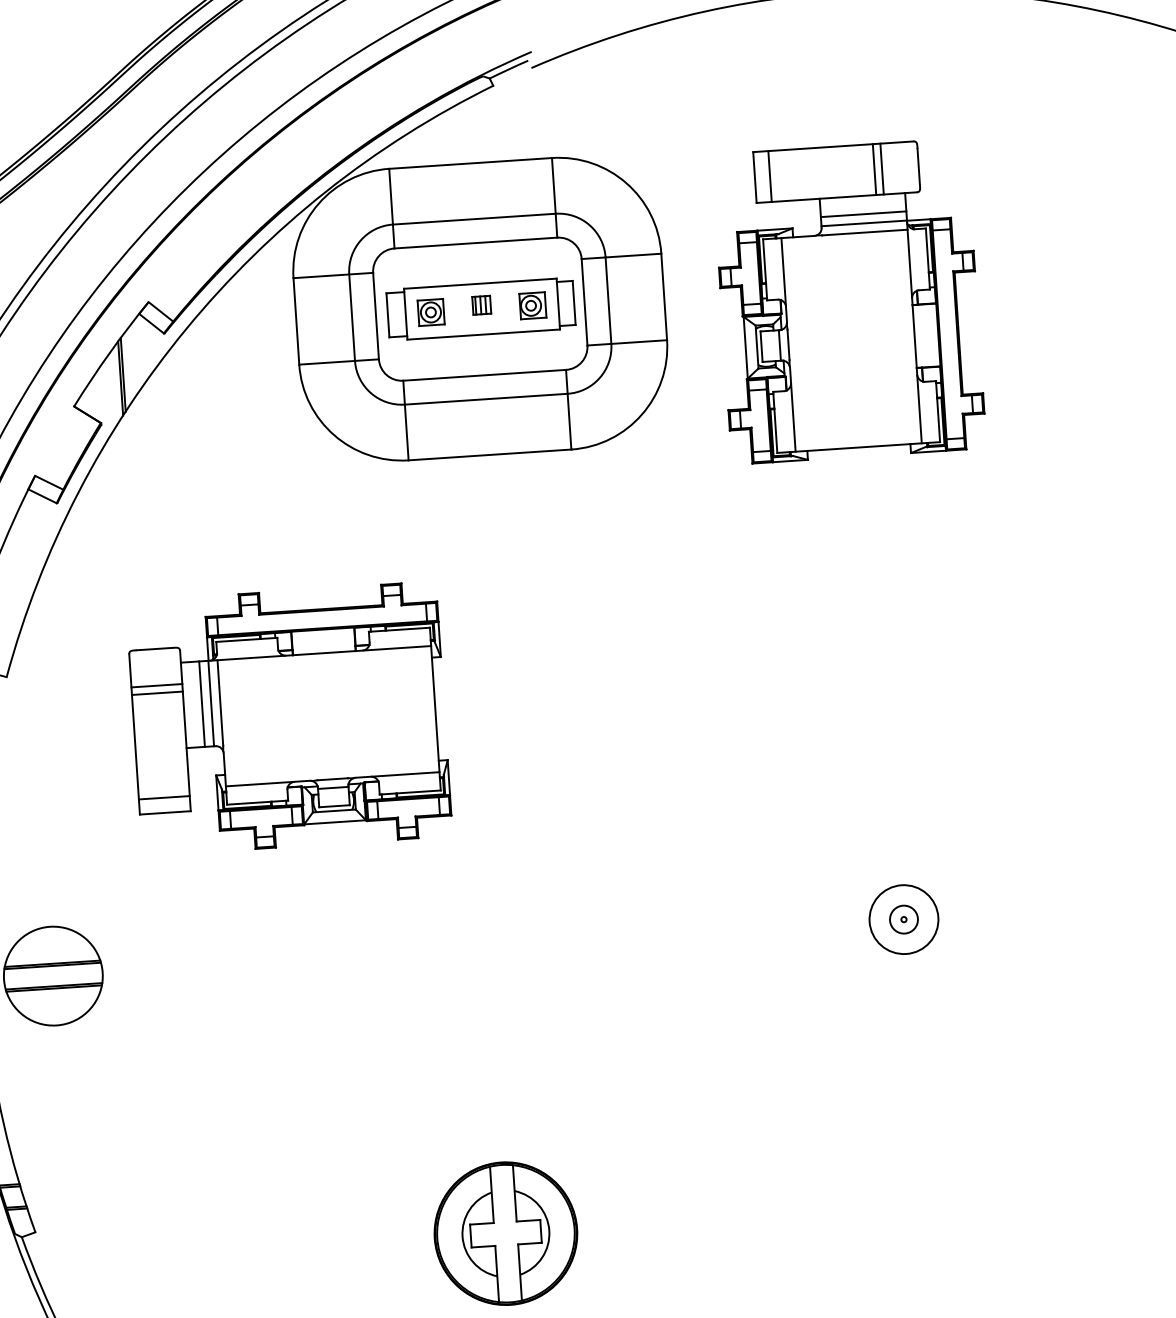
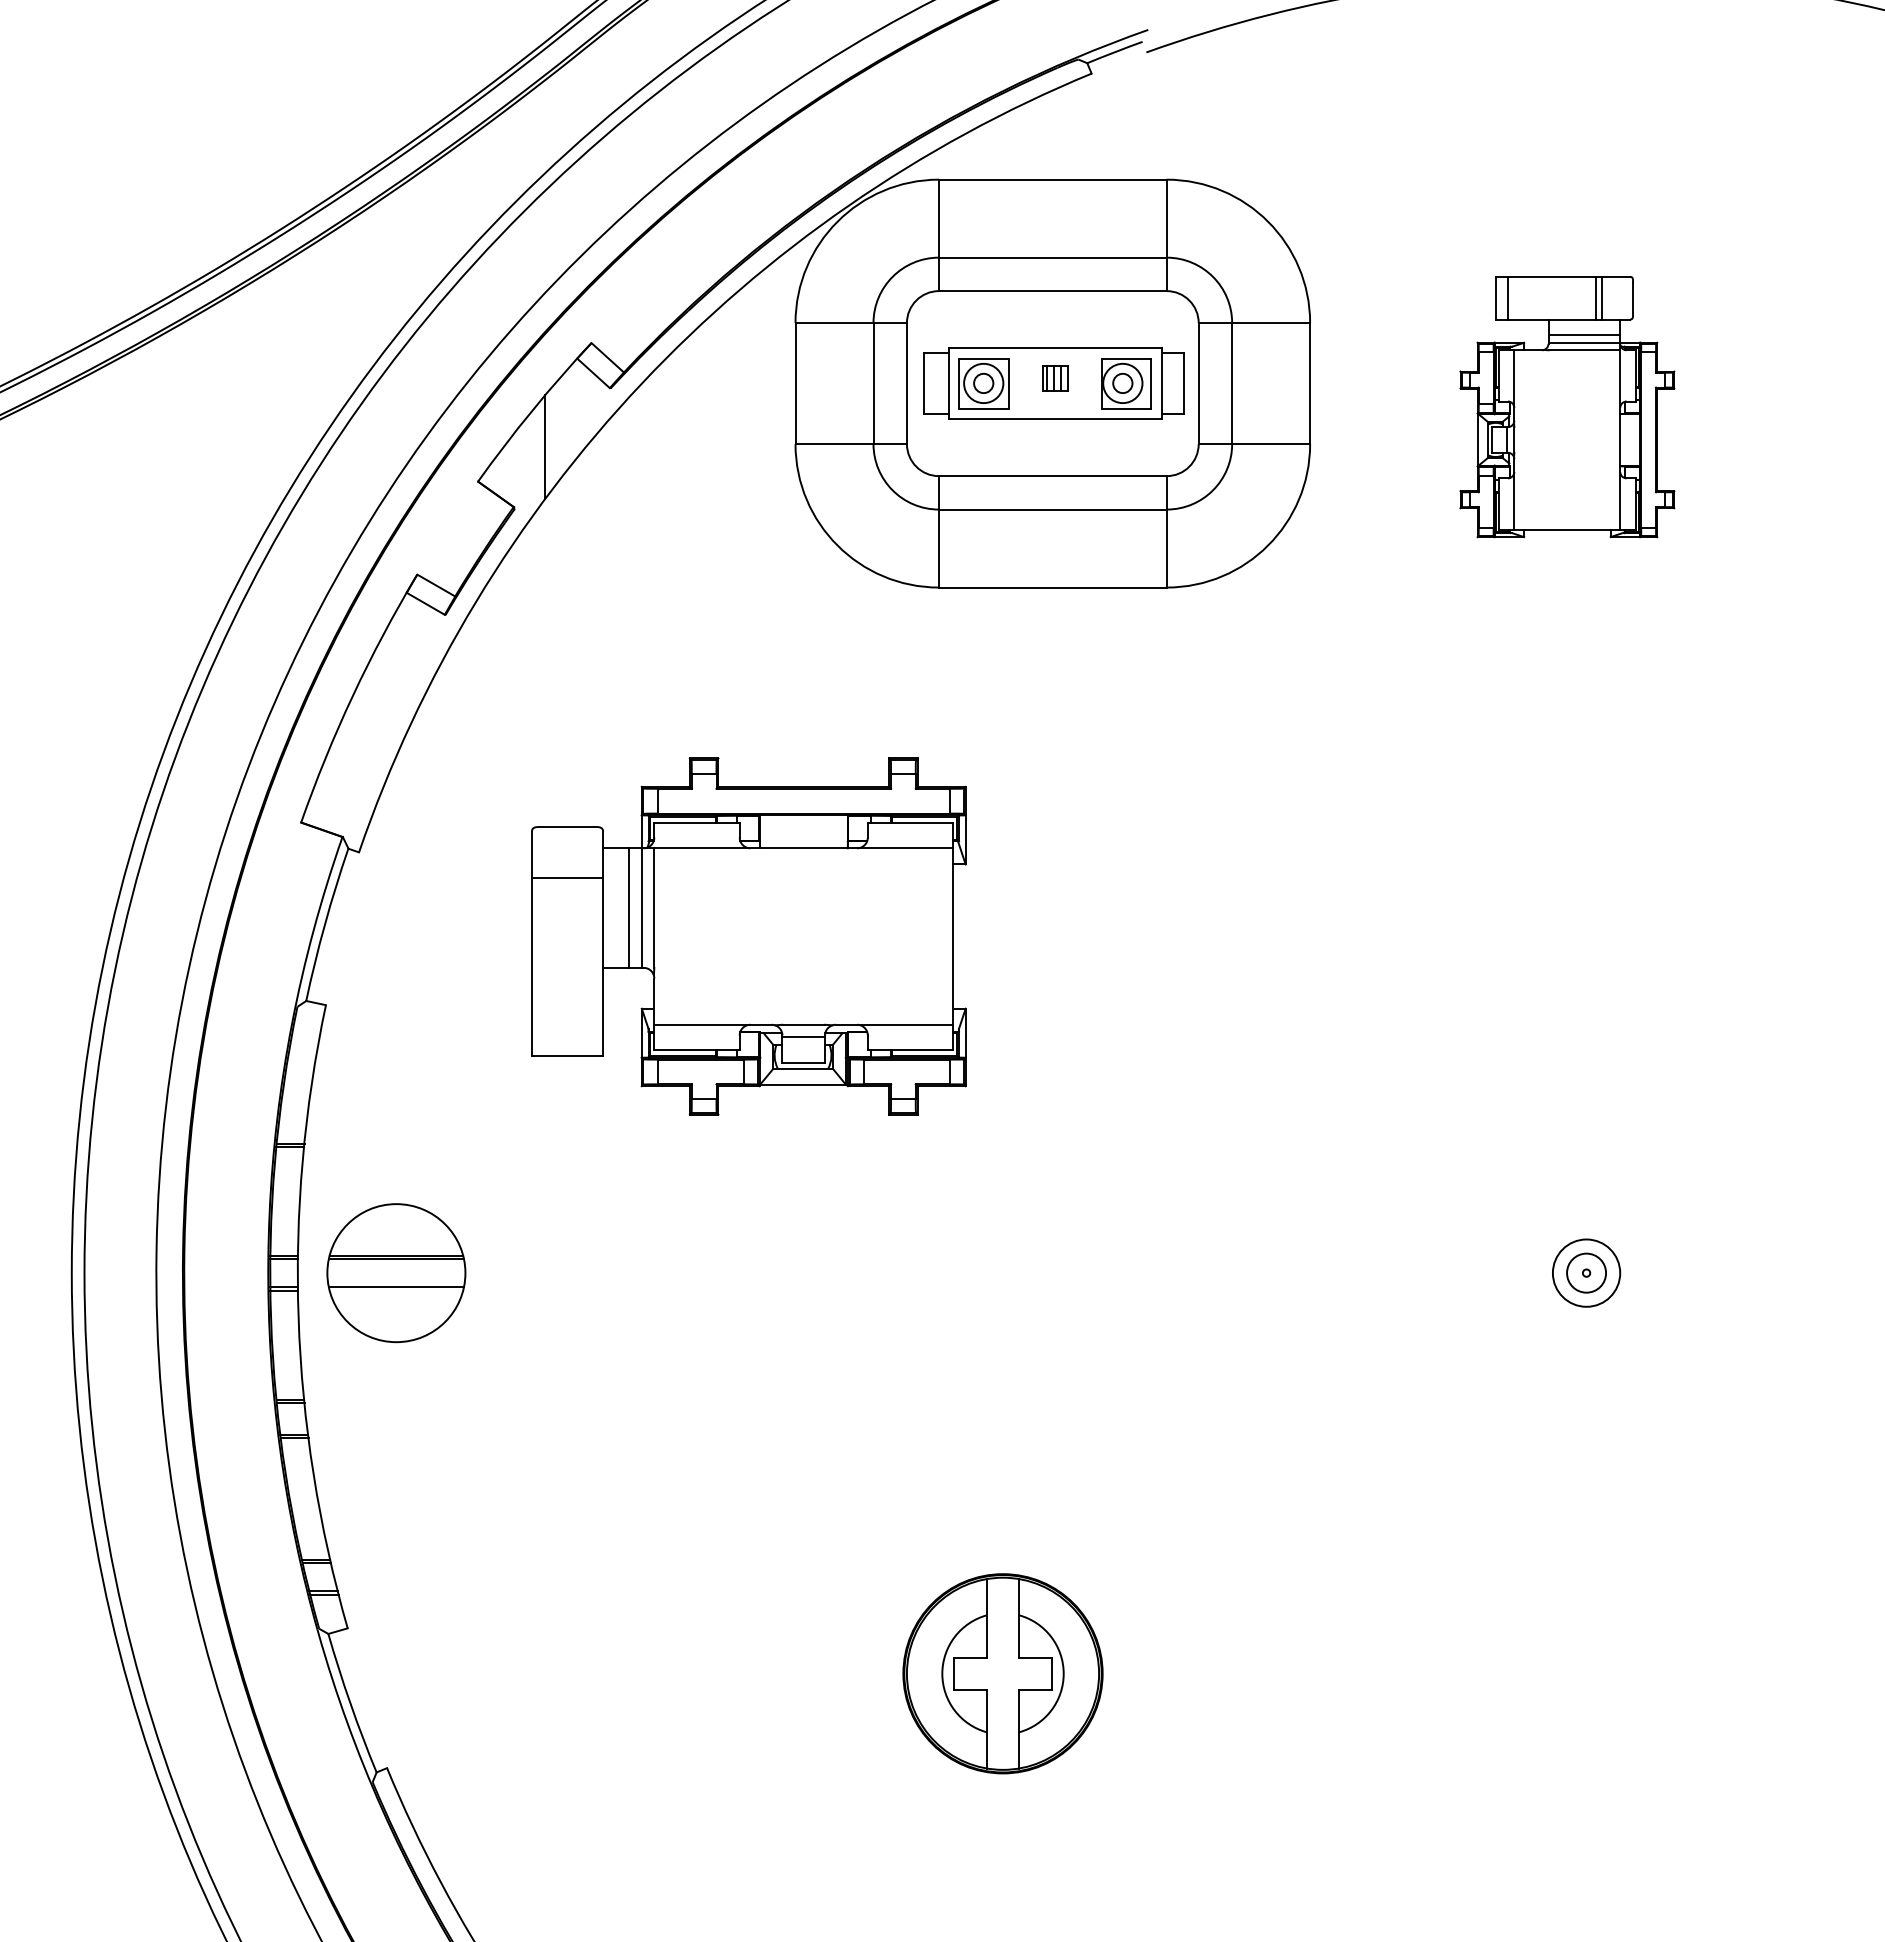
part: (849, 301) -> (1567, 406), size x0.6
part: (532, 305) -> (1126, 383), size x1.4
part: (430, 312) -> (983, 383), size x1.4
line: (123, 374) -> (549, 441), removed
line: (157, 693) -> (567, 888), removed
line: (164, 797) -> (567, 1034), removed
circle: (903, 919) -> (1586, 1273), size x0.7
line: (54, 988) -> (396, 1290), removed

